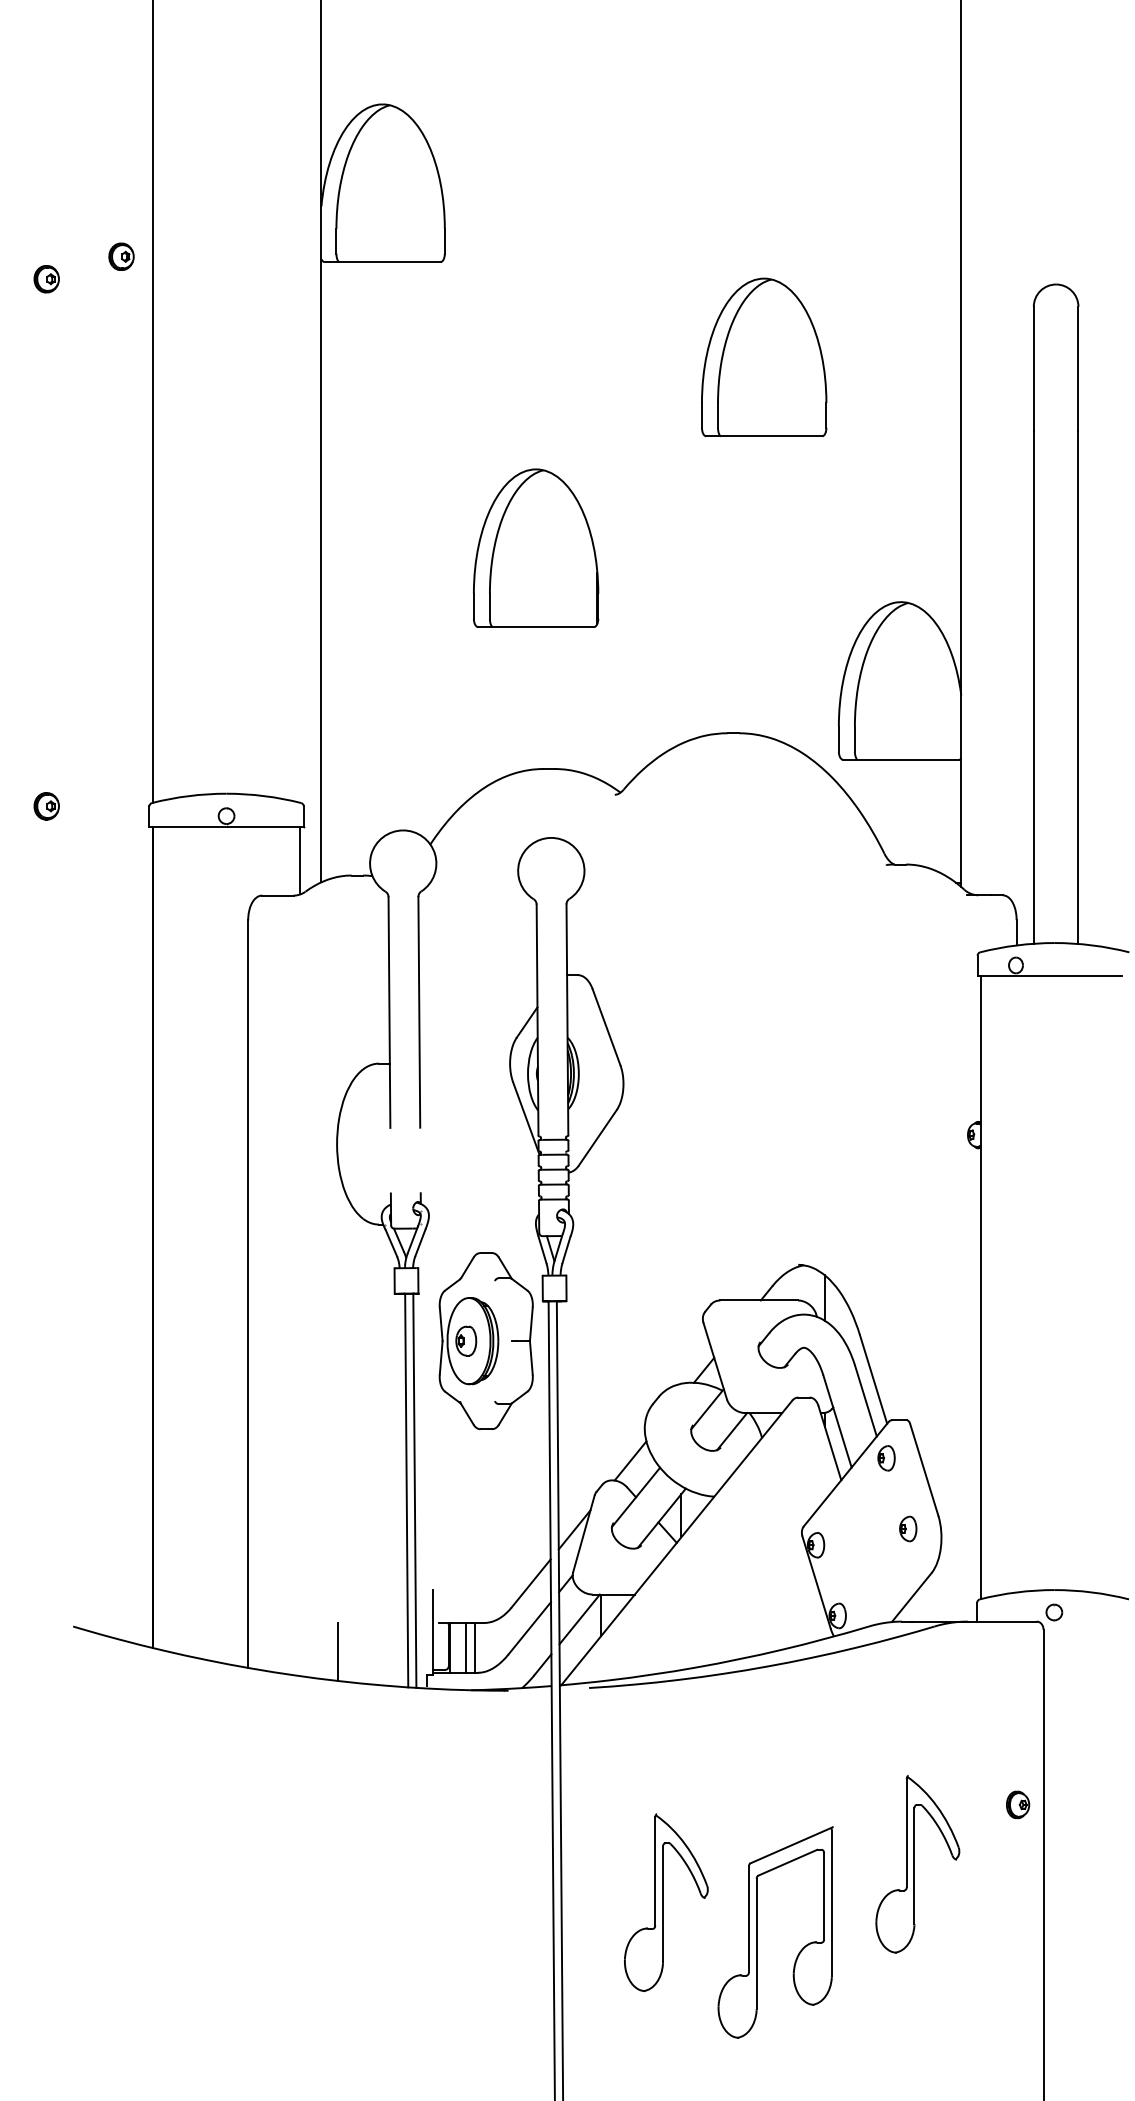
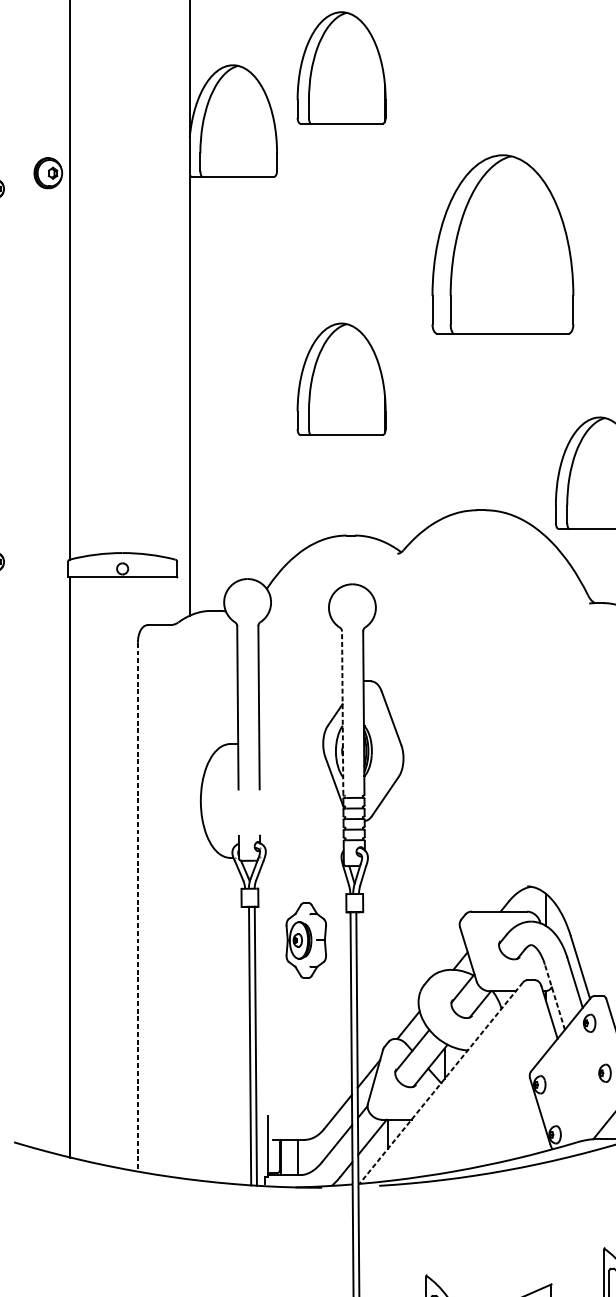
part: (536, 107) -> (341, 67), added
part: (121, 256) -> (48, 172), size x1.6
part: (764, 356) -> (503, 243), size x1.6
line: (300, 860) -> (174, 600), removed
line: (537, 1019) -> (342, 712), solid -> dashed
line: (248, 1294) -> (138, 907), solid -> dashed
part: (485, 1341) -> (305, 940), size x0.6
line: (837, 1421) -> (554, 997), solid -> dashed
line: (676, 1543) -> (441, 1083), solid -> dashed
line: (465, 1647) -> (291, 1157), removed
line: (337, 1651) -> (201, 1160), removed

